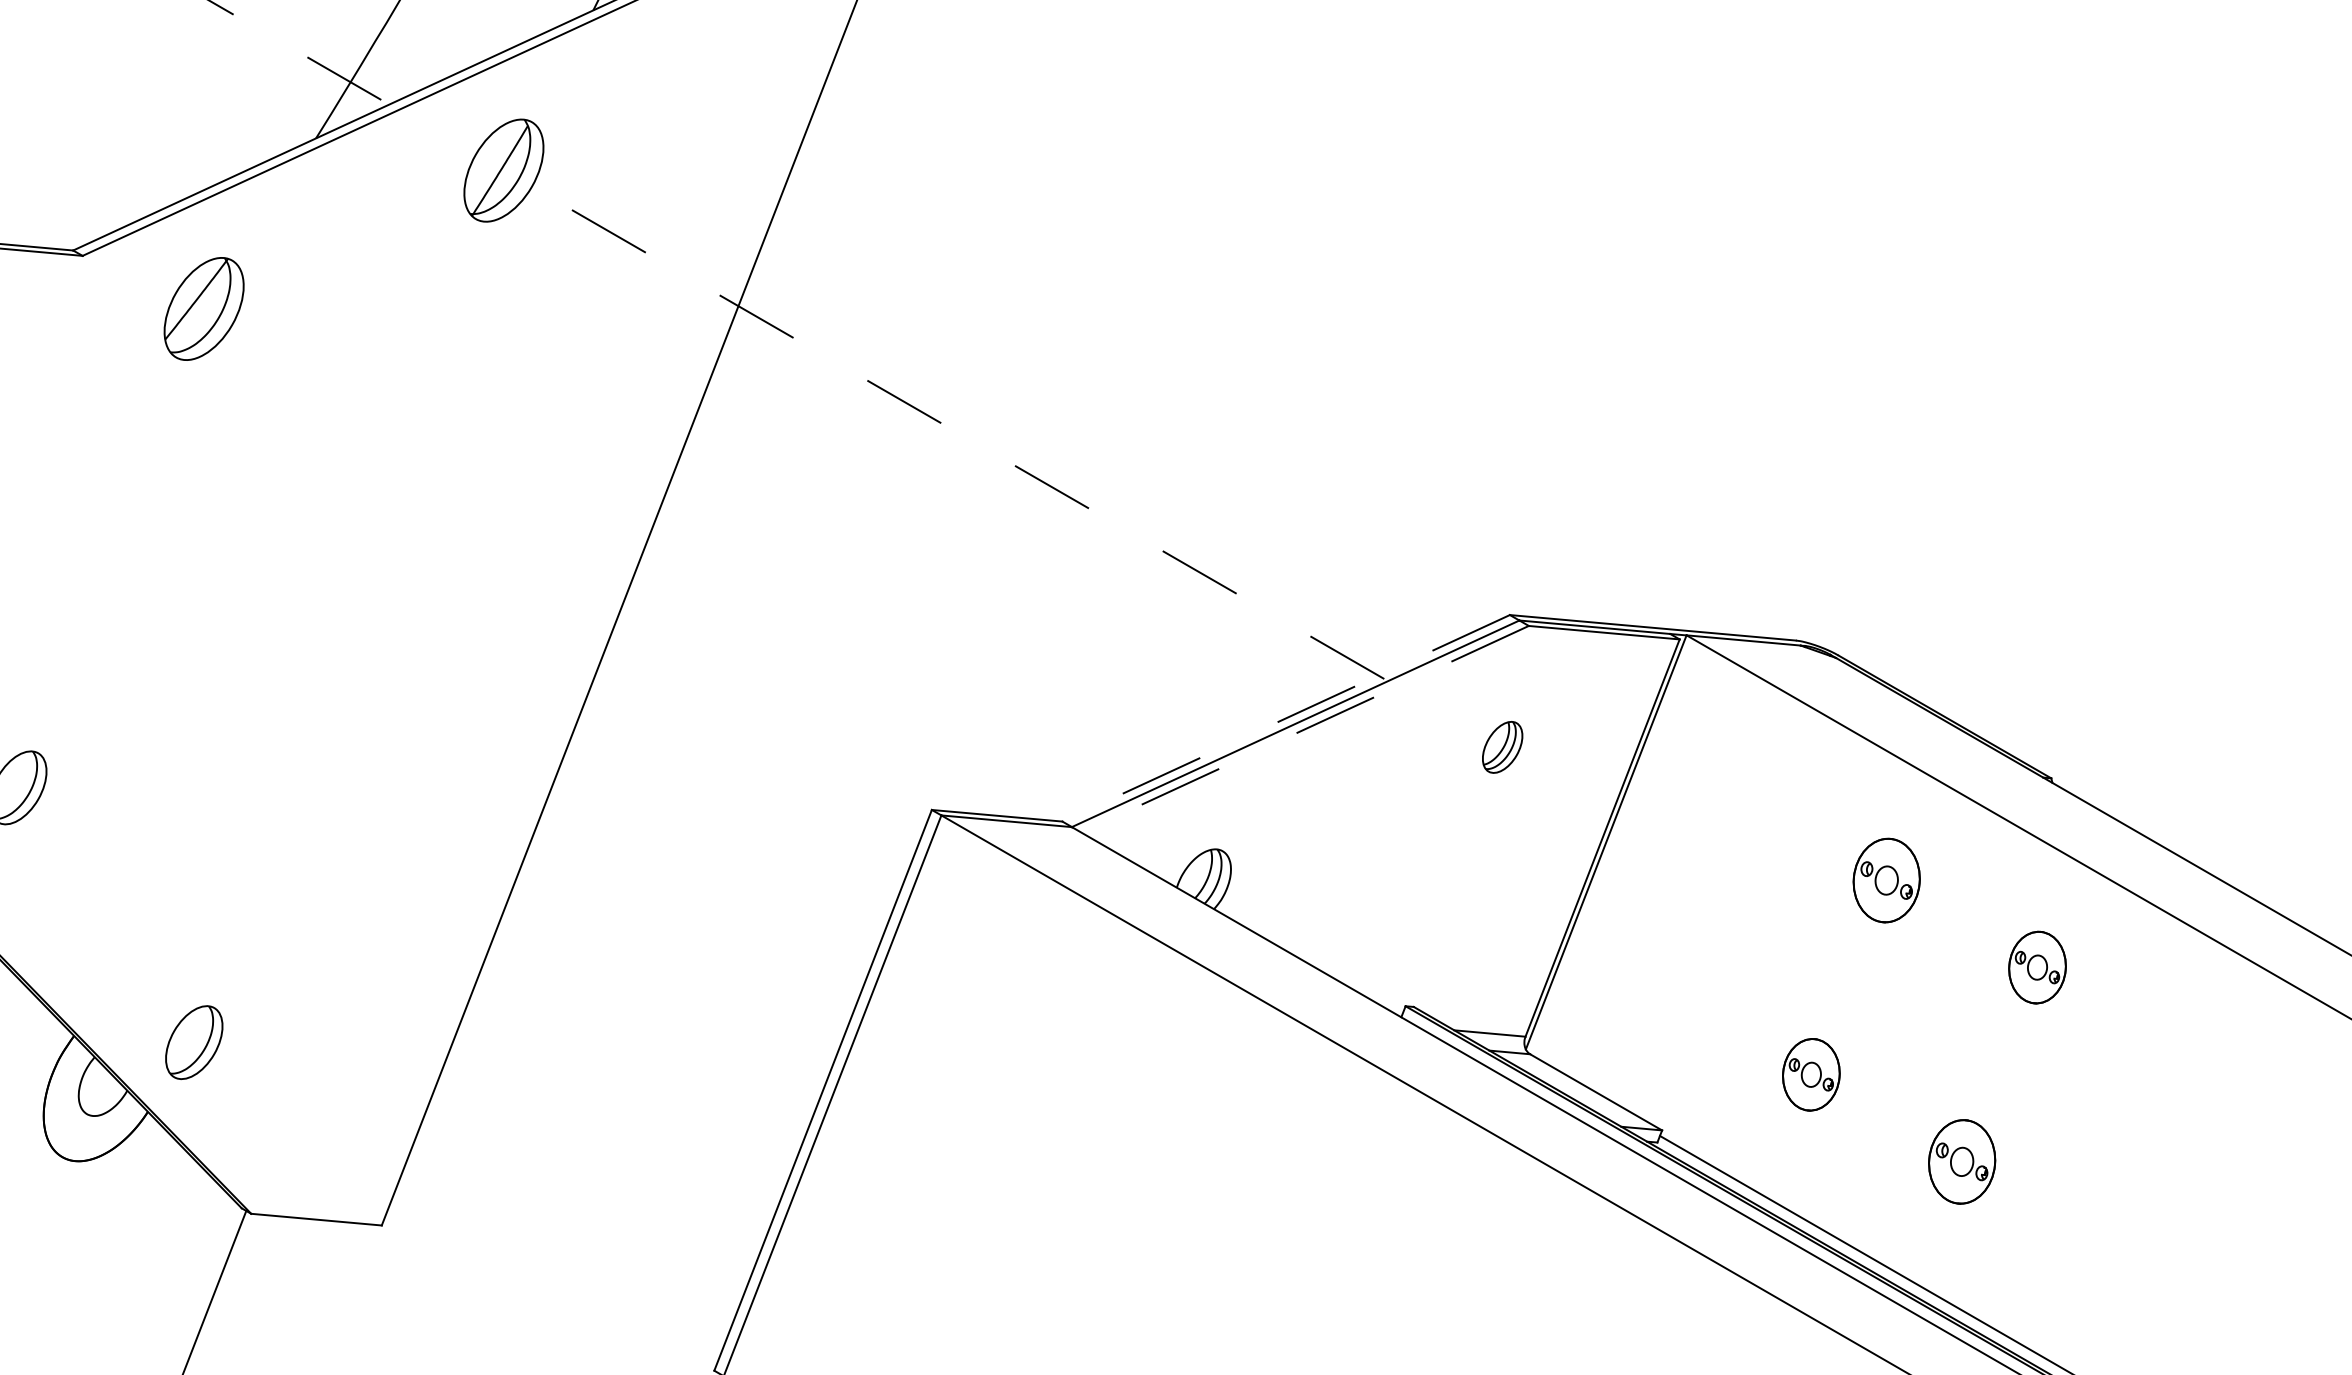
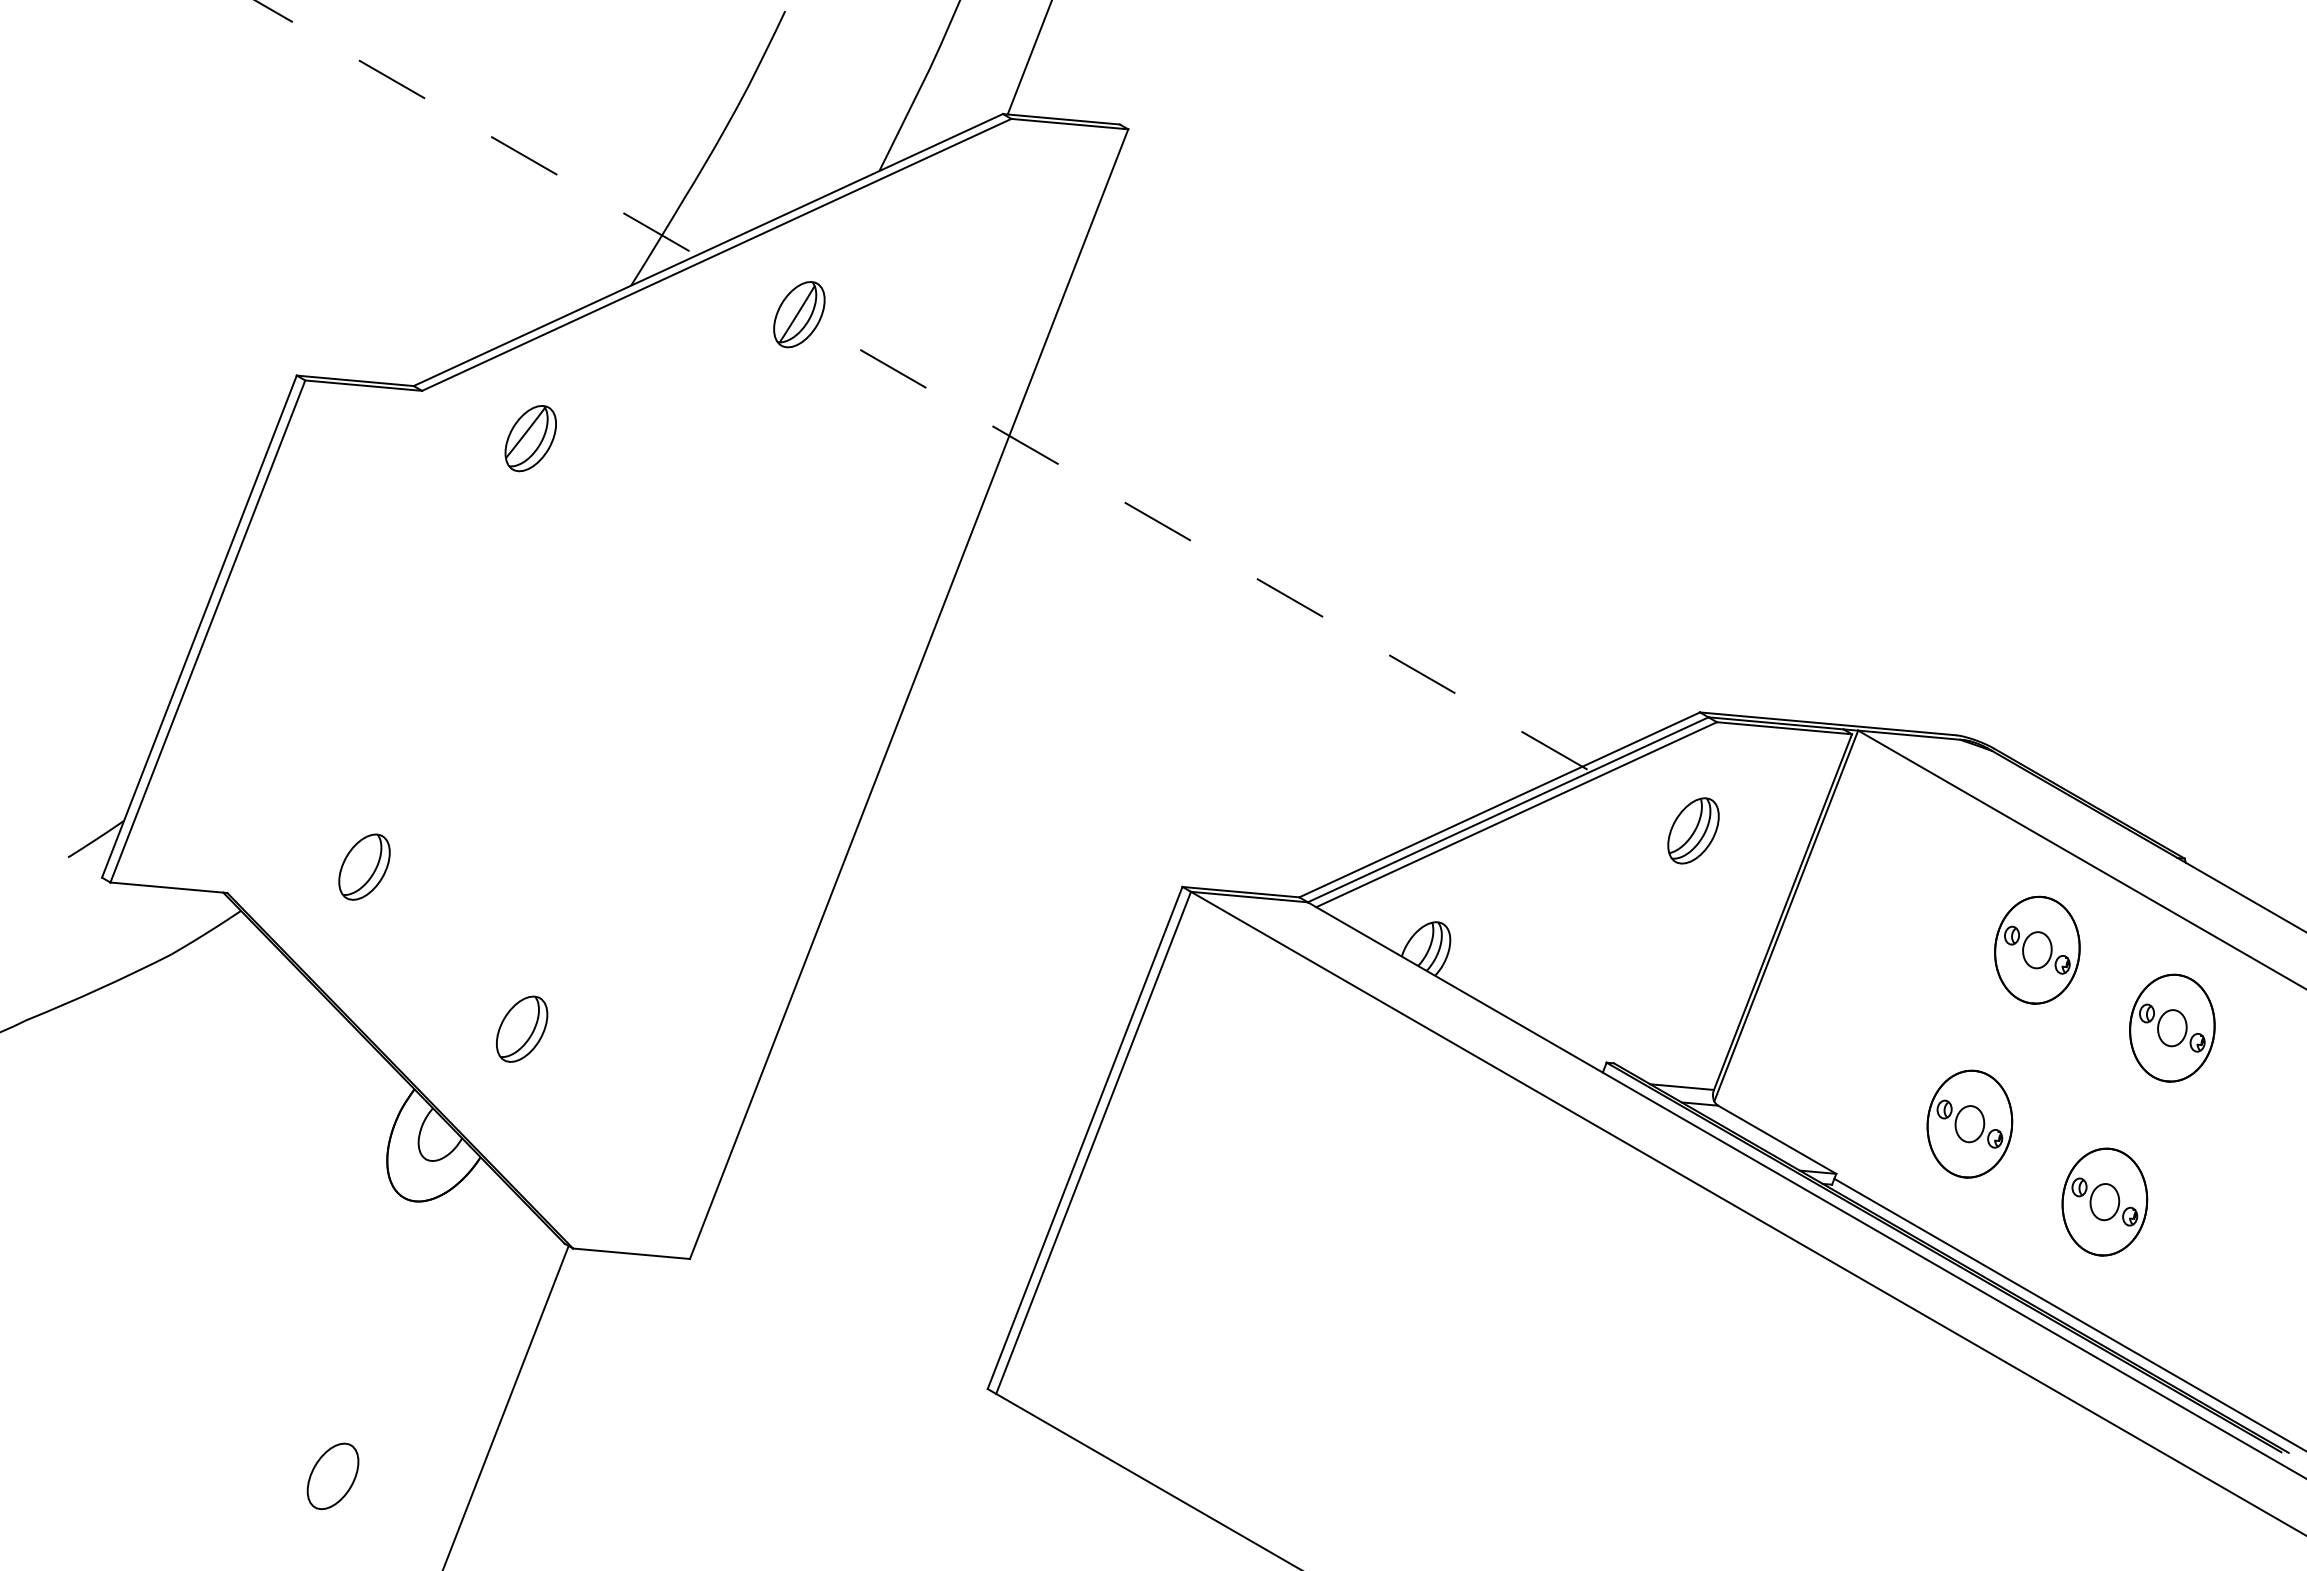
part: (504, 170) -> (799, 314), size x0.71
part: (203, 309) -> (530, 438), size x0.71
line: (1285, 717) -> (1499, 804), dashed -> solid
line: (1304, 729) -> (1516, 814), dashed -> solid
part: (1502, 746) -> (1693, 830), size x1.43
part: (1886, 879) -> (2037, 949), size x1.43
part: (2037, 966) -> (2172, 1027), size x1.67
part: (194, 1041) -> (522, 1028), moved
part: (1810, 1074) -> (1969, 1123), size x1.67
part: (1961, 1161) -> (2104, 1201), size x1.43

